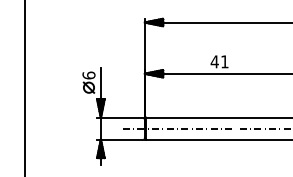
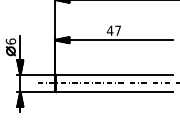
text: (224, 61) -> (117, 30), 41 -> 47

